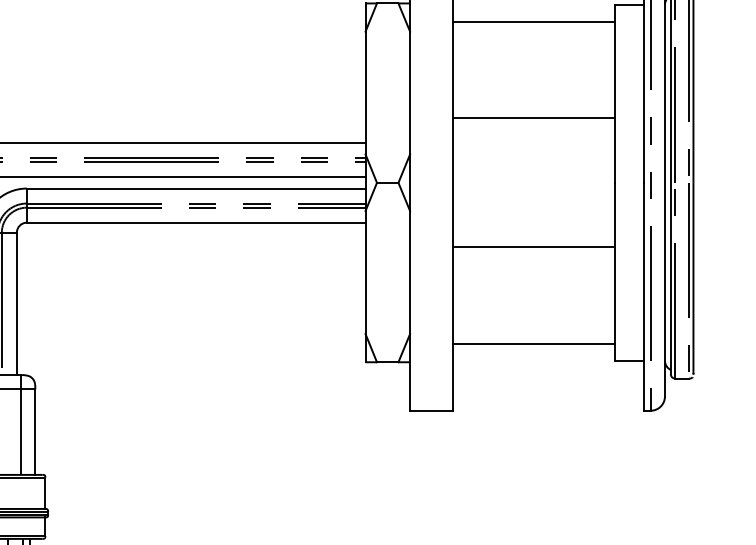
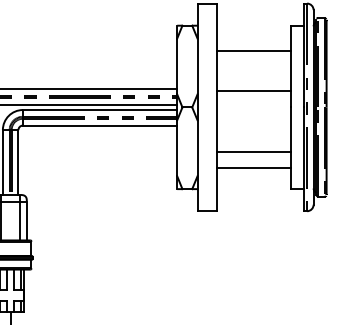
line: (532, 22) -> (253, 51), moved
line: (532, 119) -> (253, 91), moved
line: (532, 246) -> (253, 151), moved
line: (532, 343) -> (253, 167), moved

